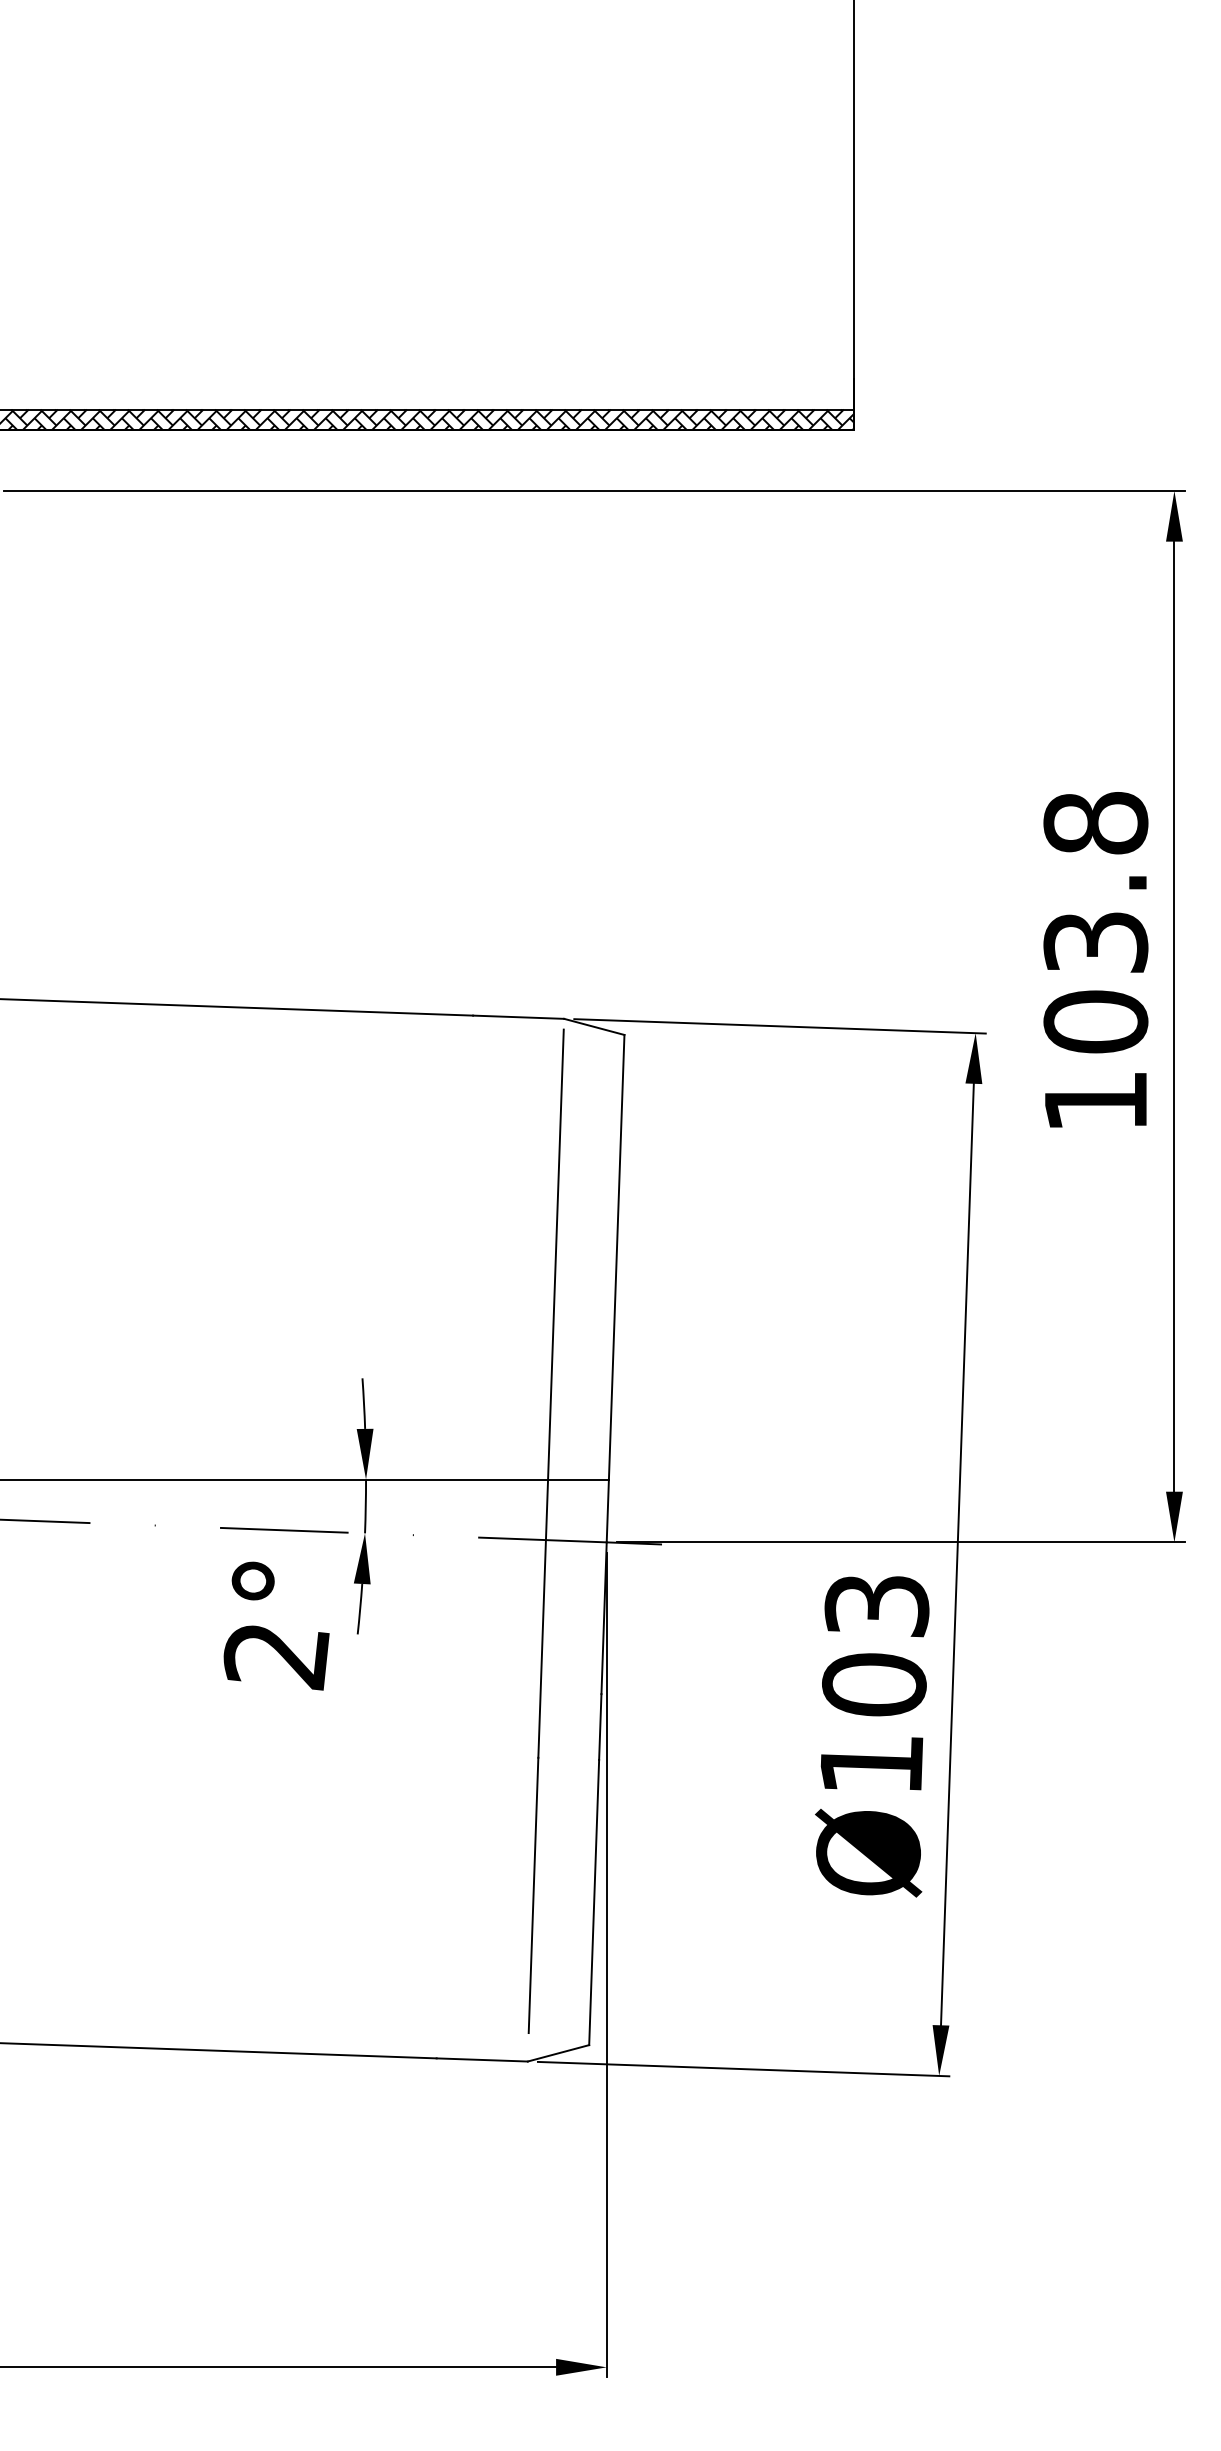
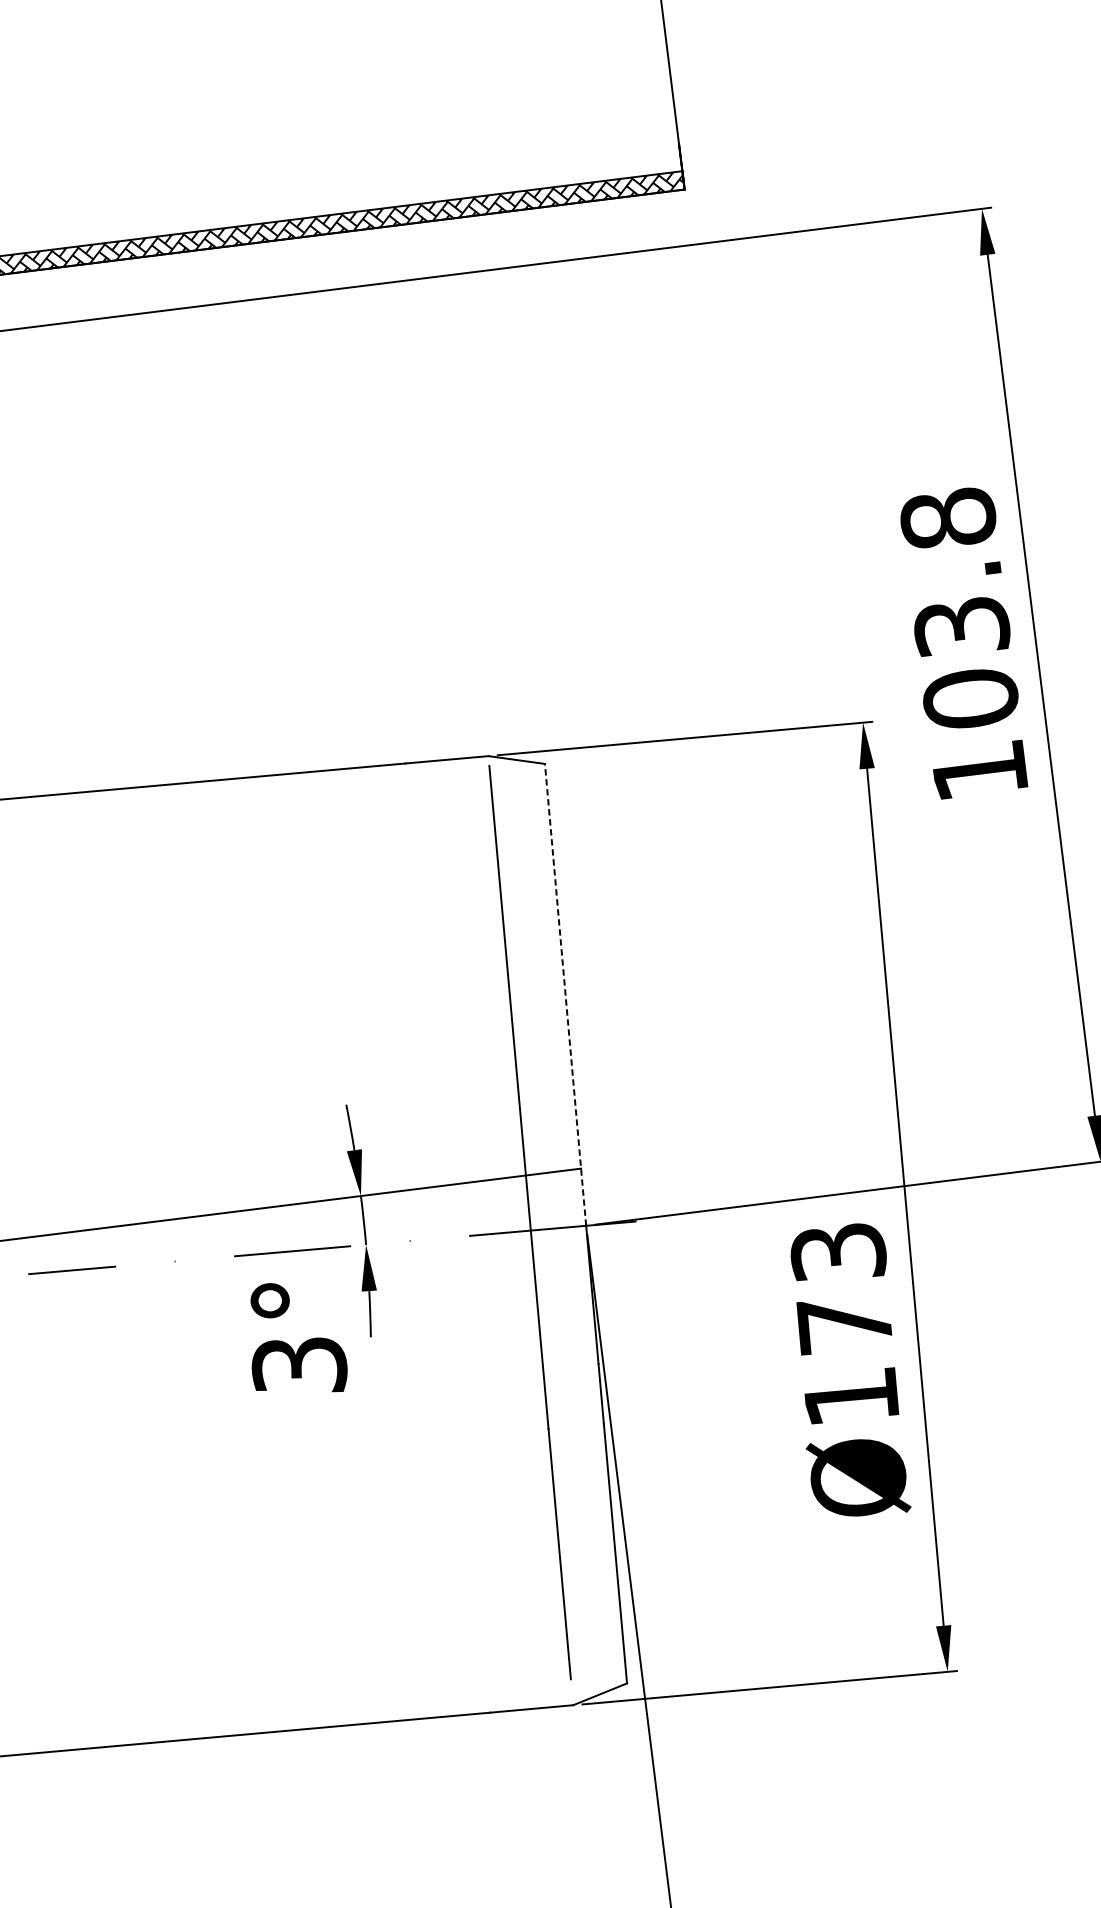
line: (615, 1288) -> (565, 994), solid -> dashed
text: (276, 1657) -> (299, 1367), 2° -> 3°
text: (874, 1684) -> (844, 1324), Ø103 -> Ø173

